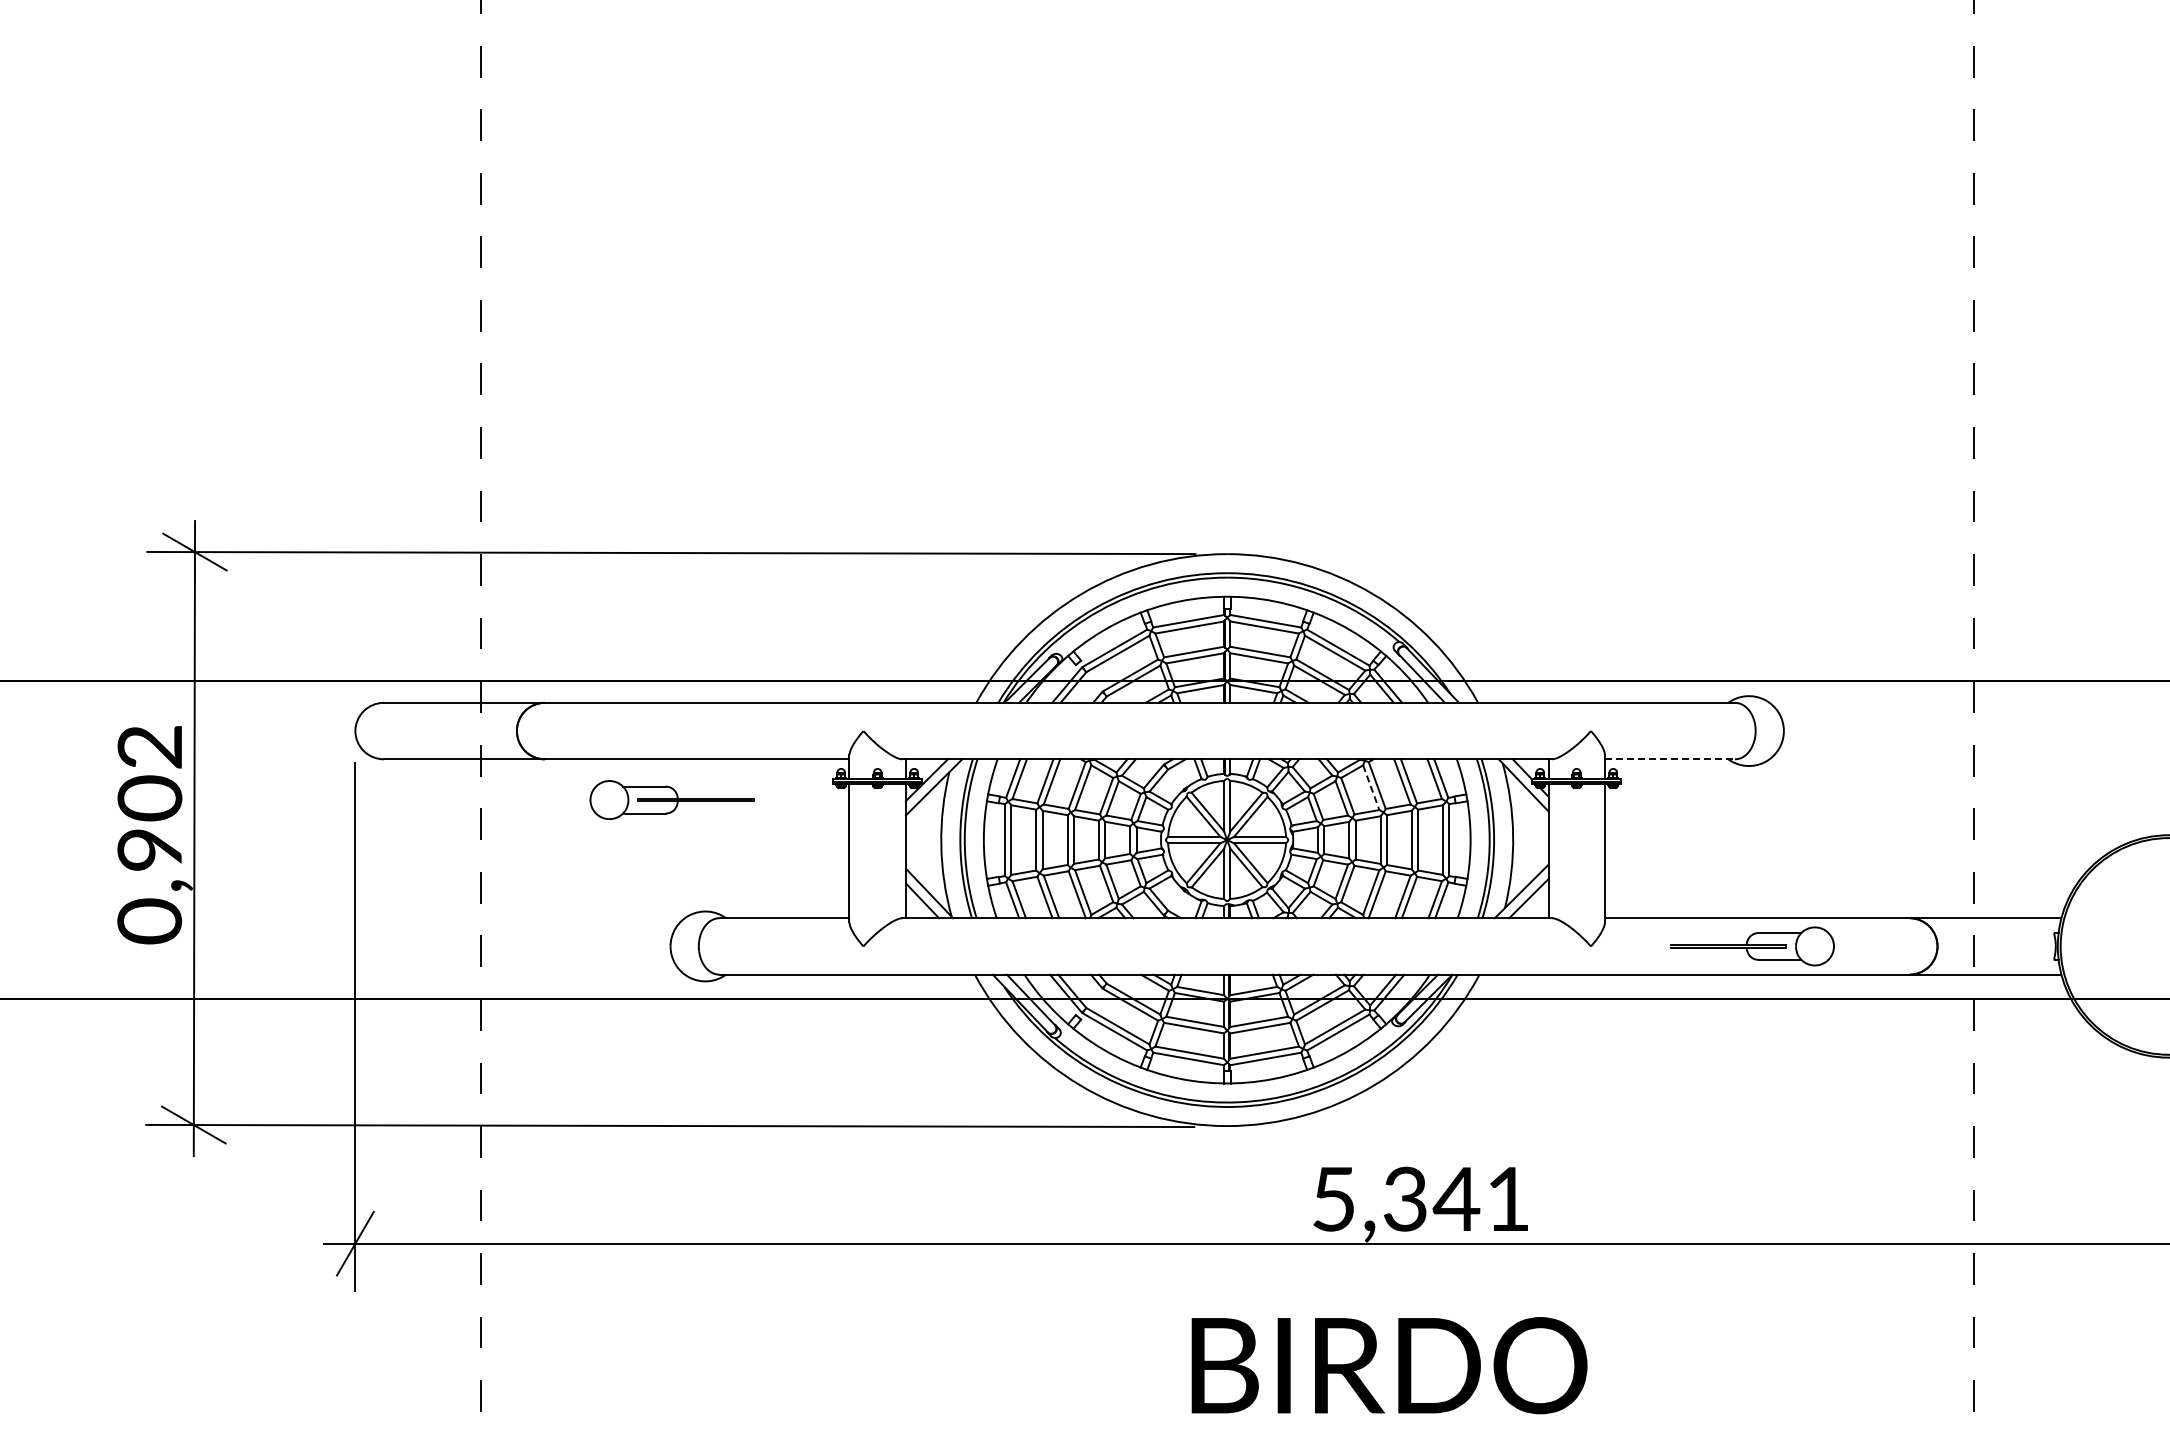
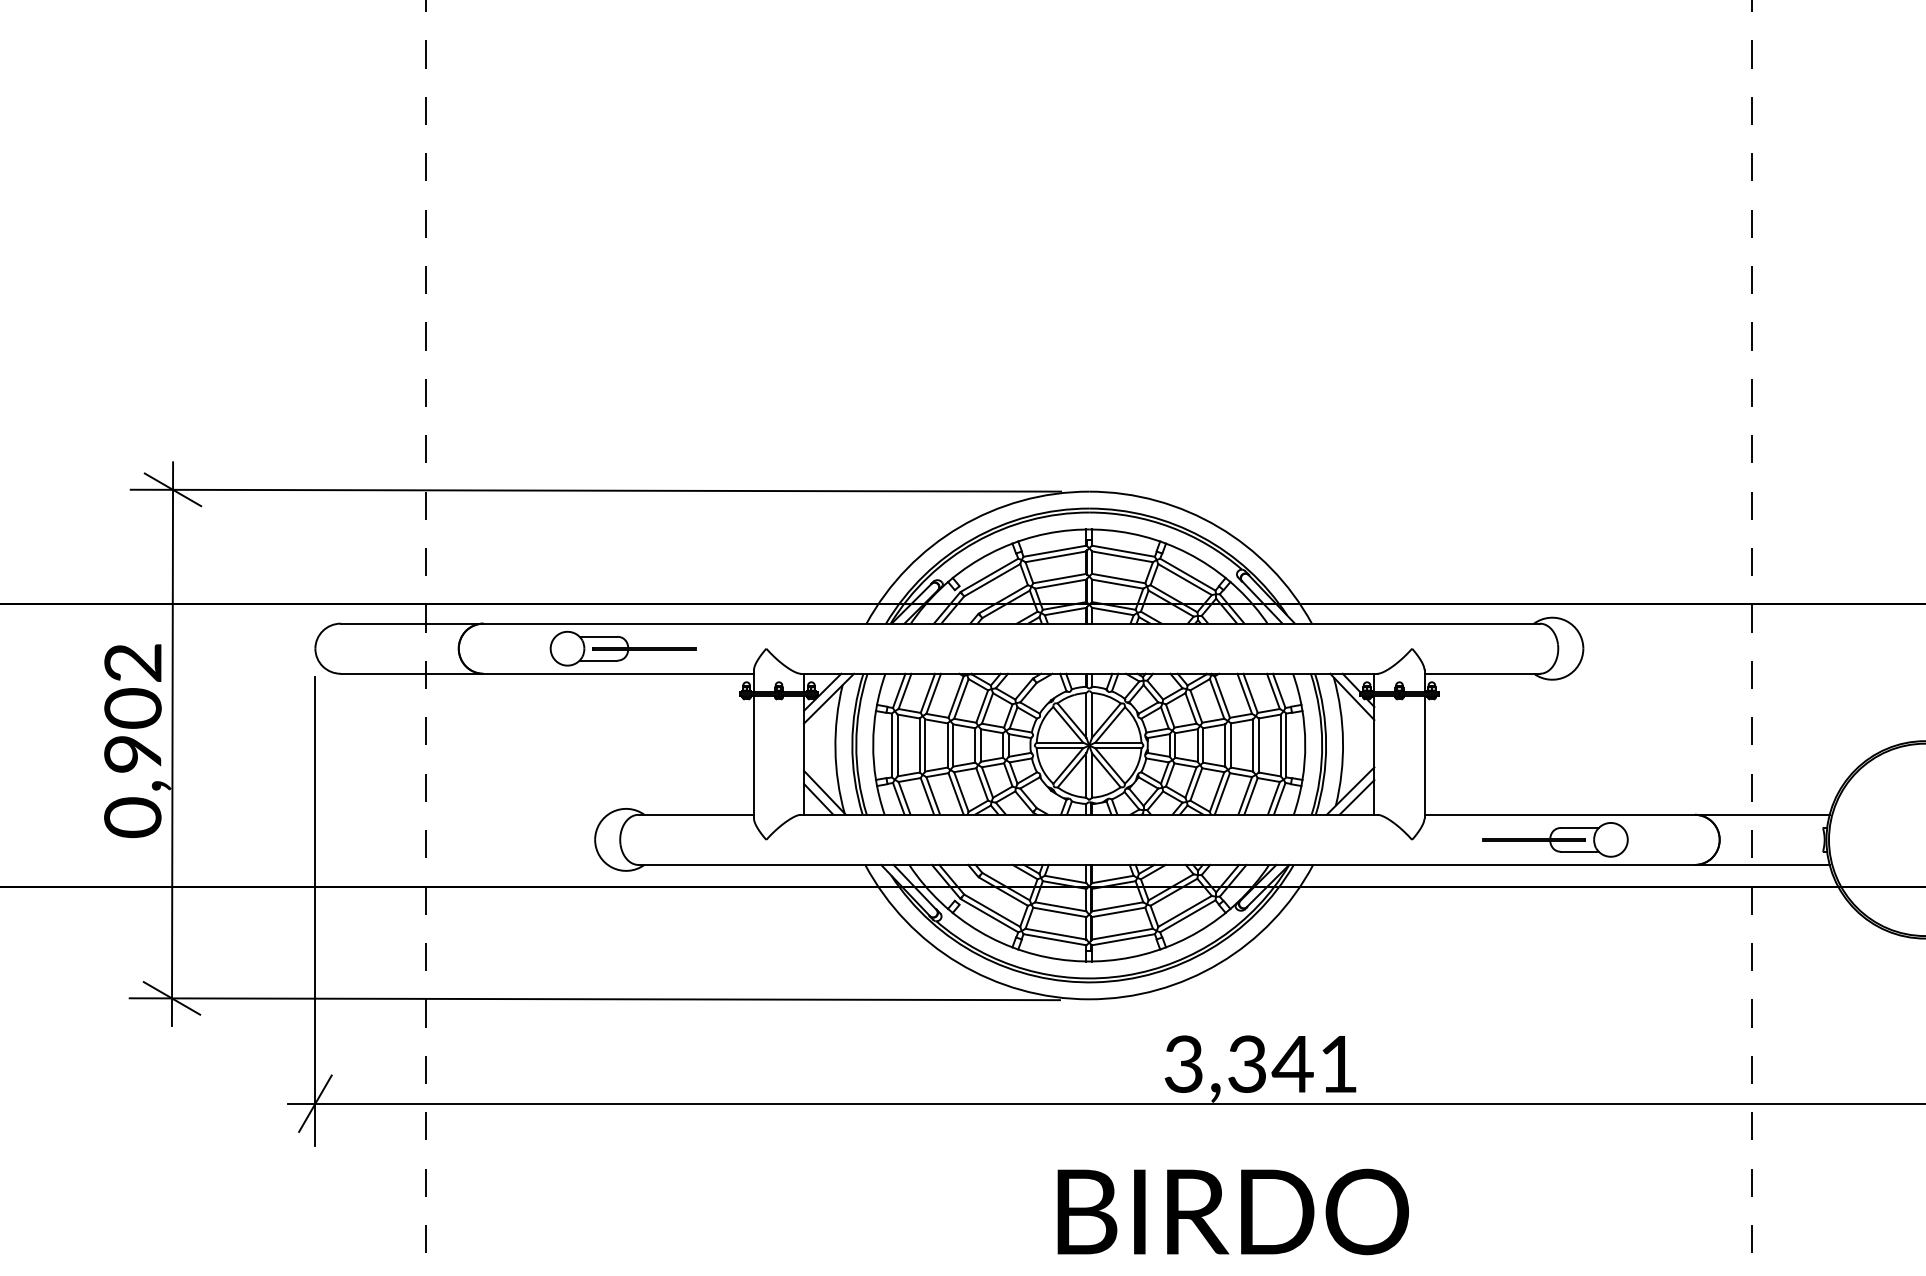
line: (1669, 759) -> (1481, 673), dashed -> solid
line: (1371, 787) -> (1217, 698), dashed -> solid
part: (671, 799) -> (622, 648), moved
text: (1333, 1198) -> (1183, 1063), 5,341 -> 3,341

